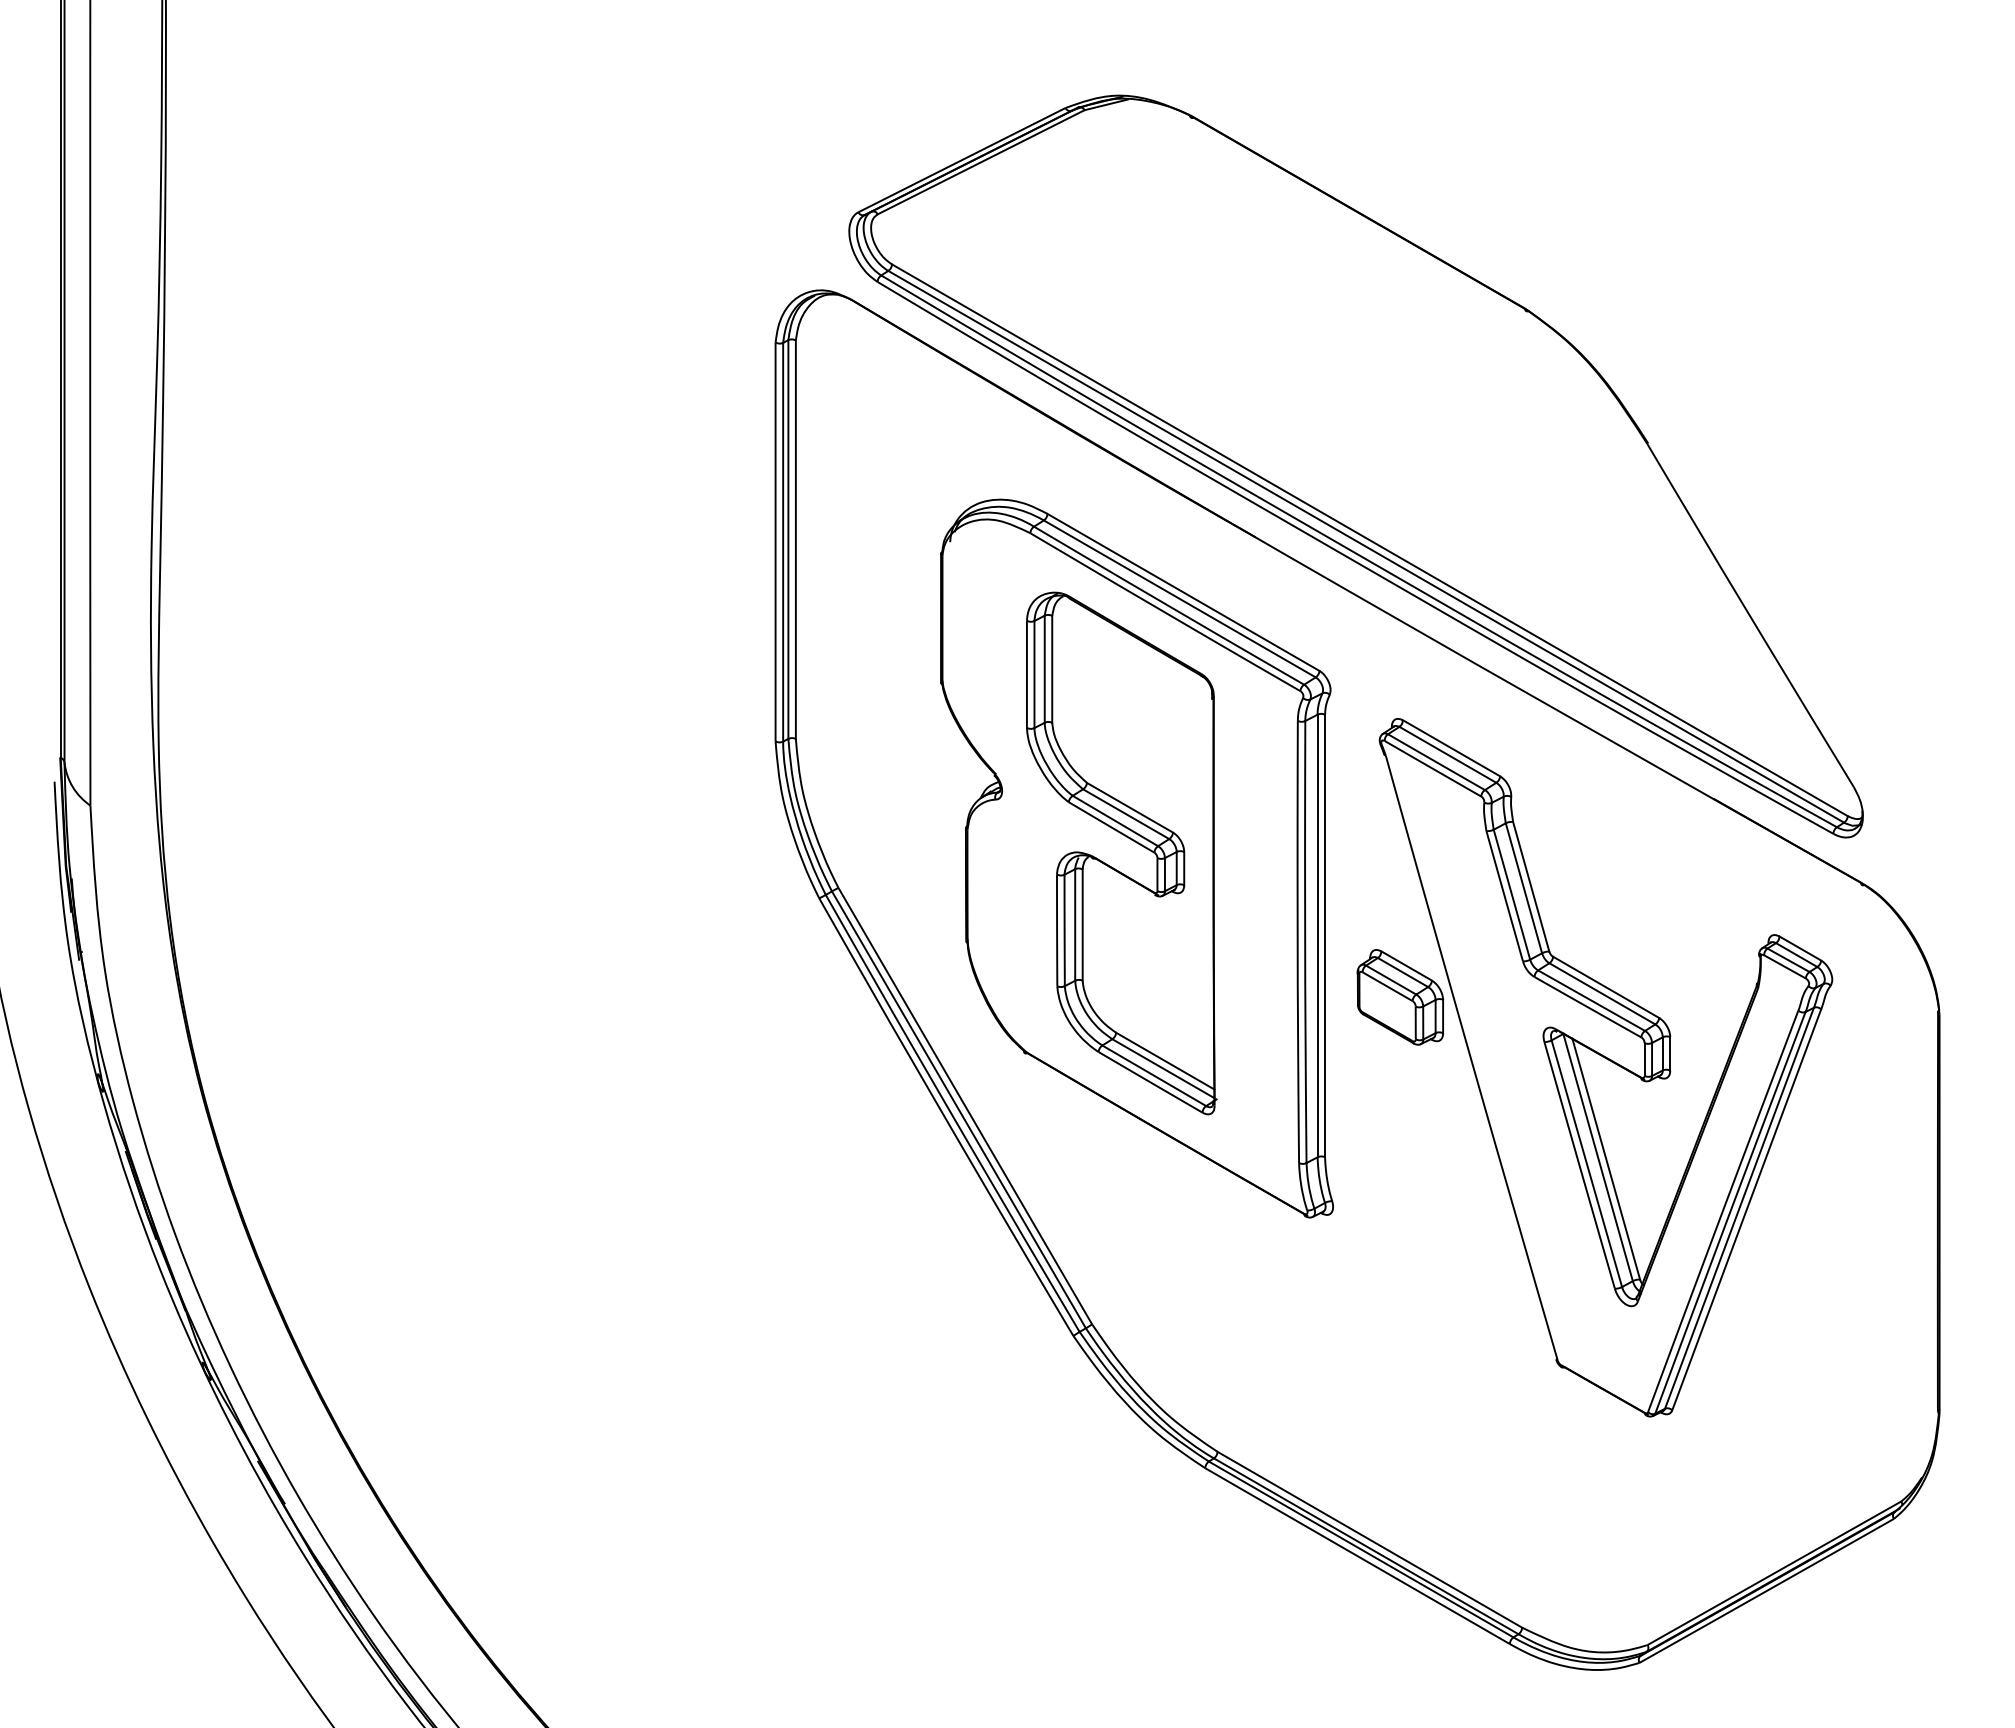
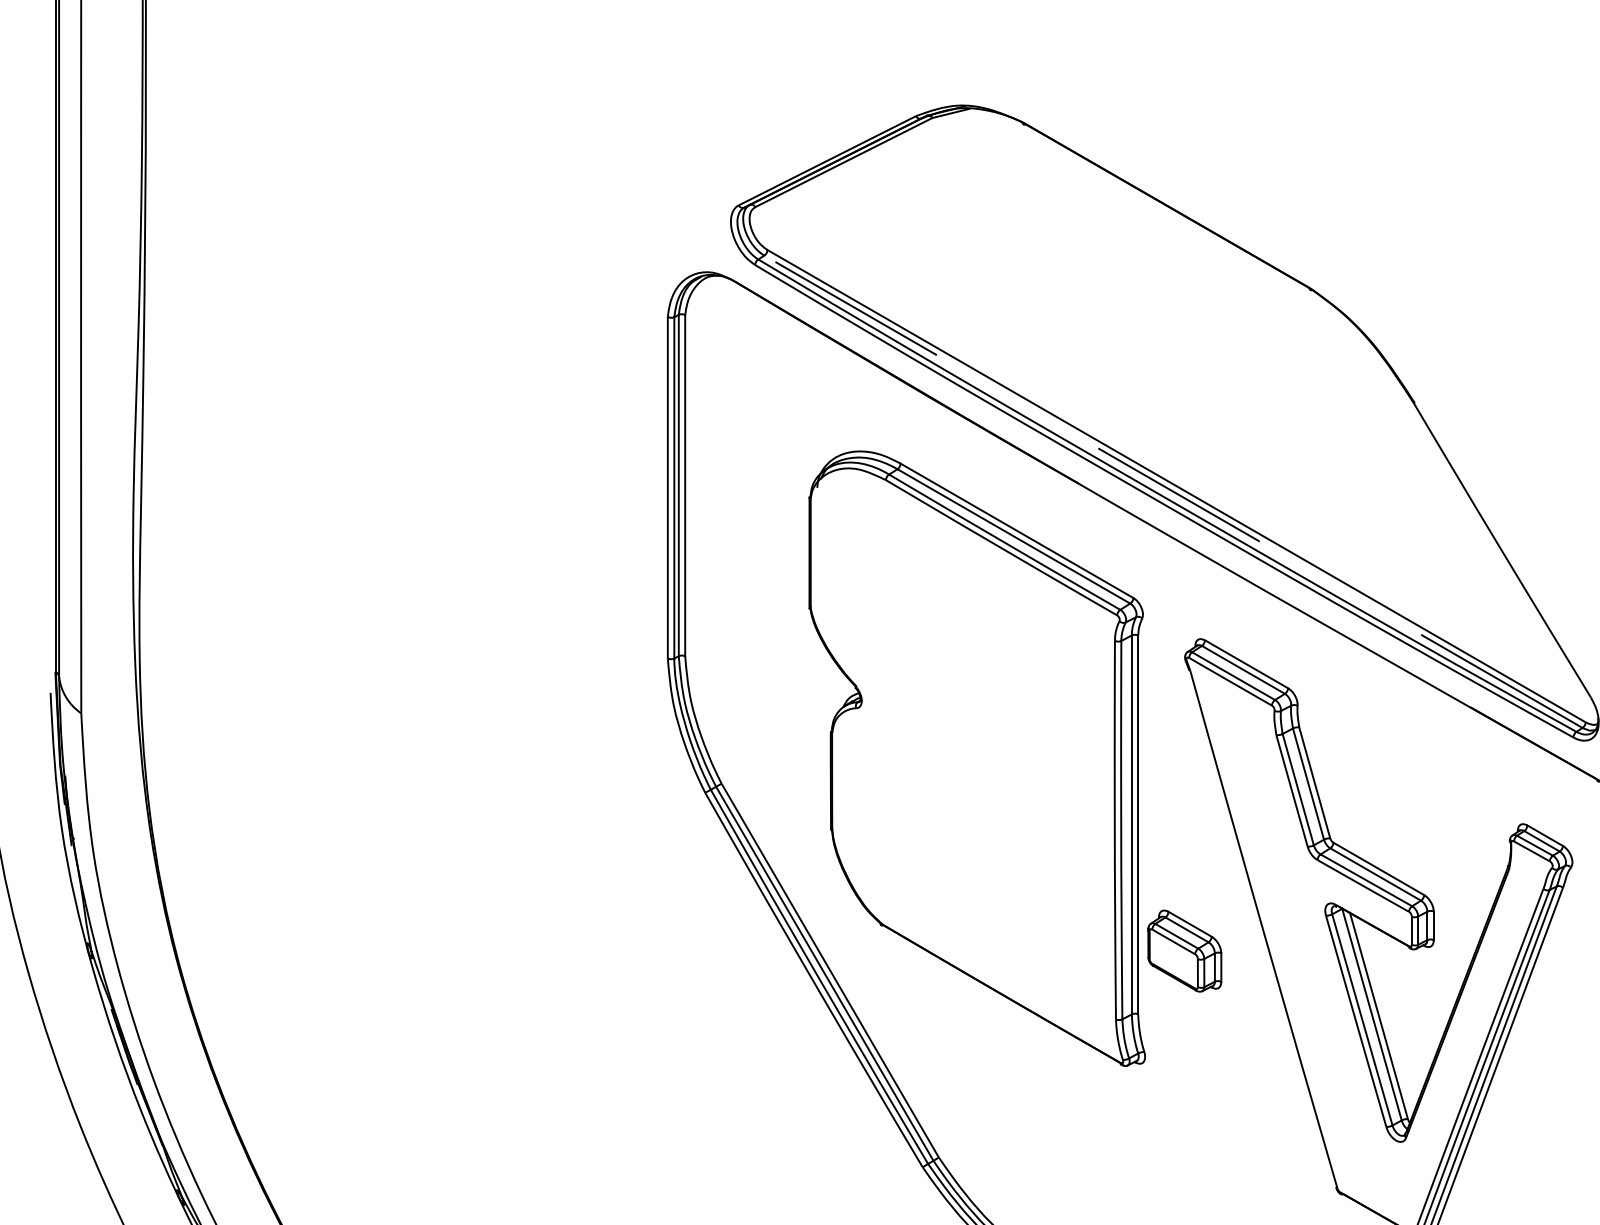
line: (1366, 546) -> (1173, 491), solid -> dashed
part: (1129, 839) -> (970, 742), removed
part: (1399, 997) -> (1183, 951), moved

